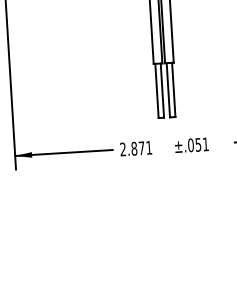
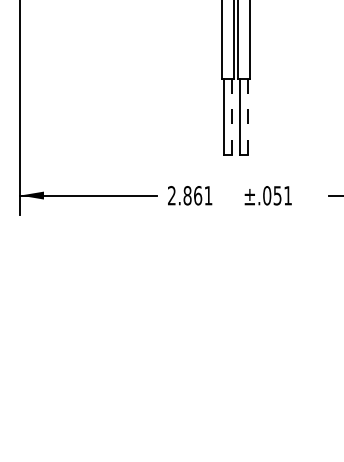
line: (173, 89) -> (247, 116), solid -> dashed
line: (162, 90) -> (231, 116), solid -> dashed
text: (142, 148) -> (198, 195), 2.871 -> 2.861

